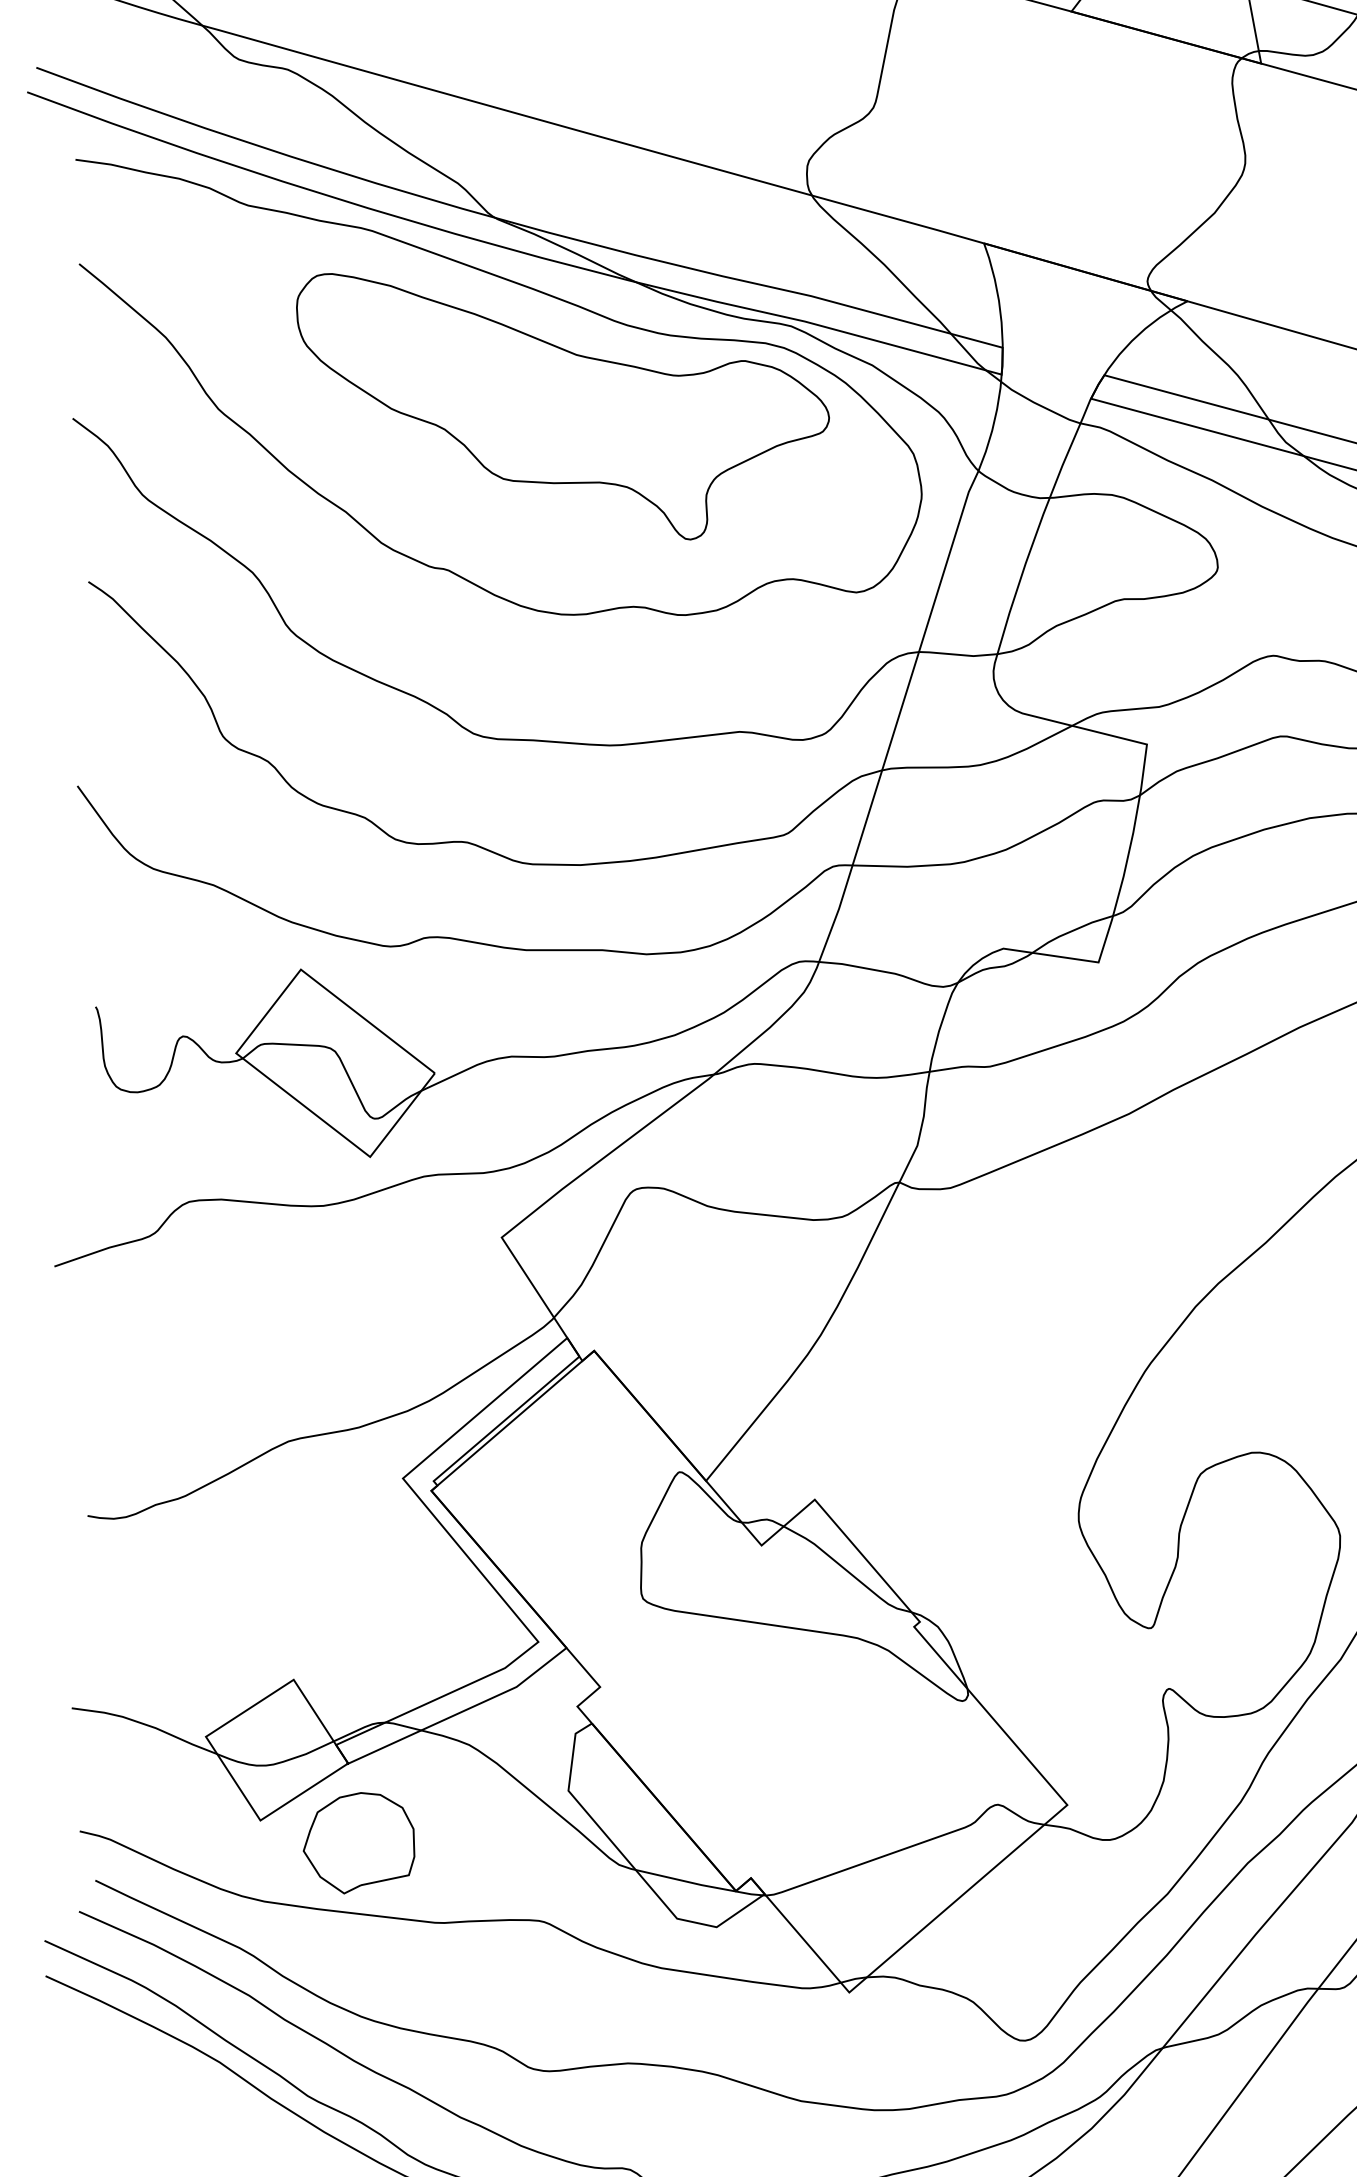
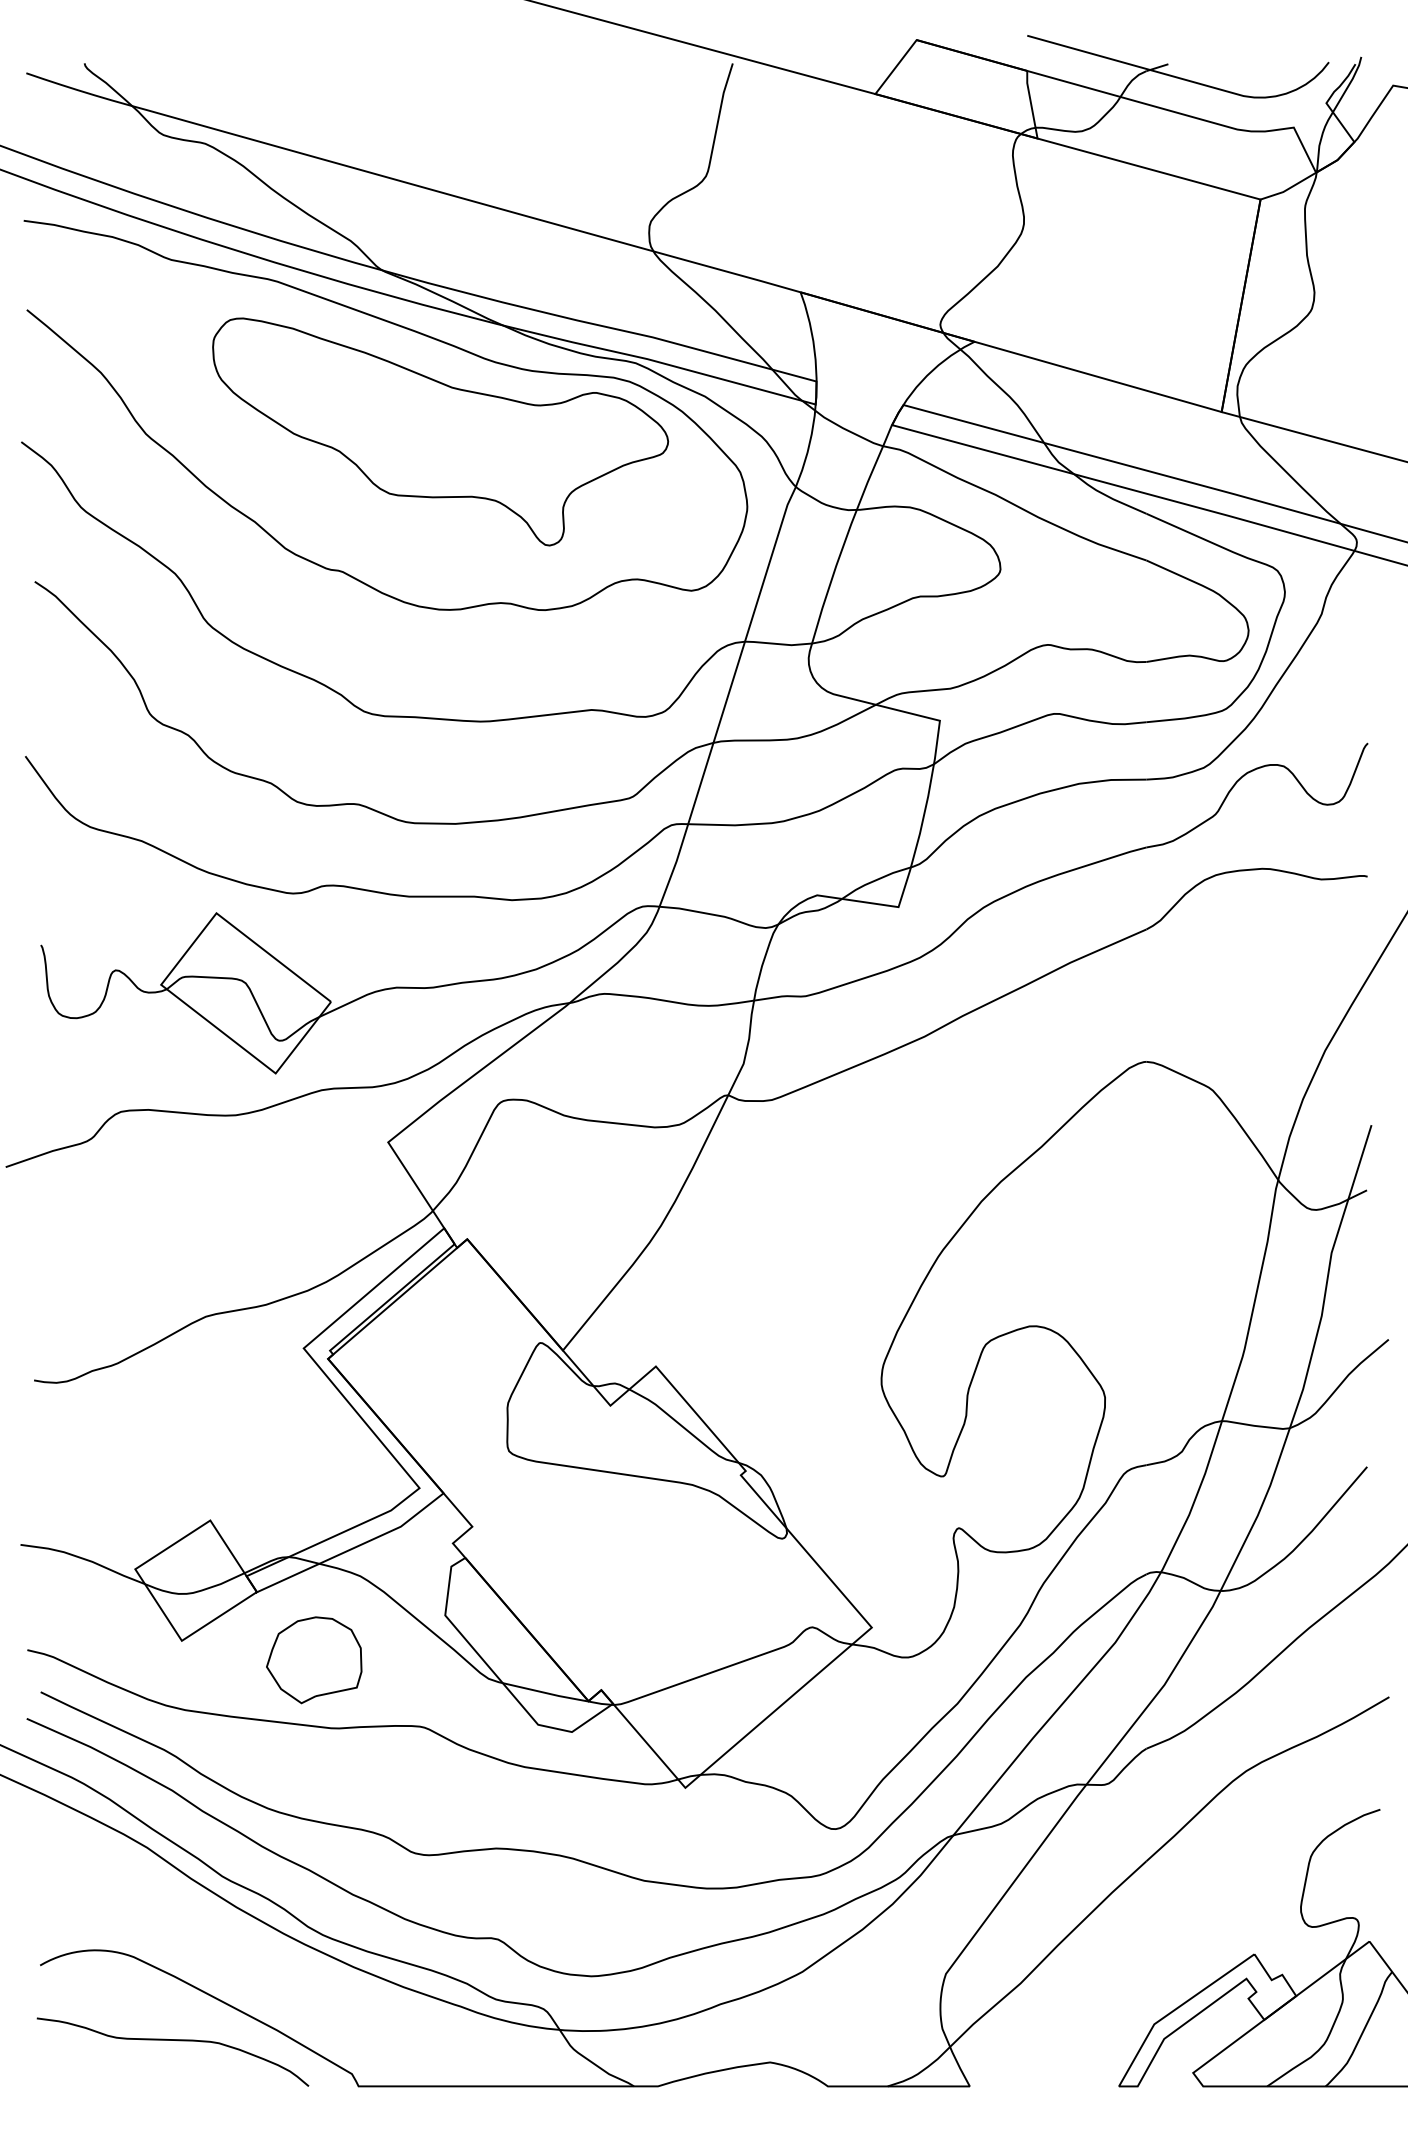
part: (359, 1843) -> (314, 1660), moved

